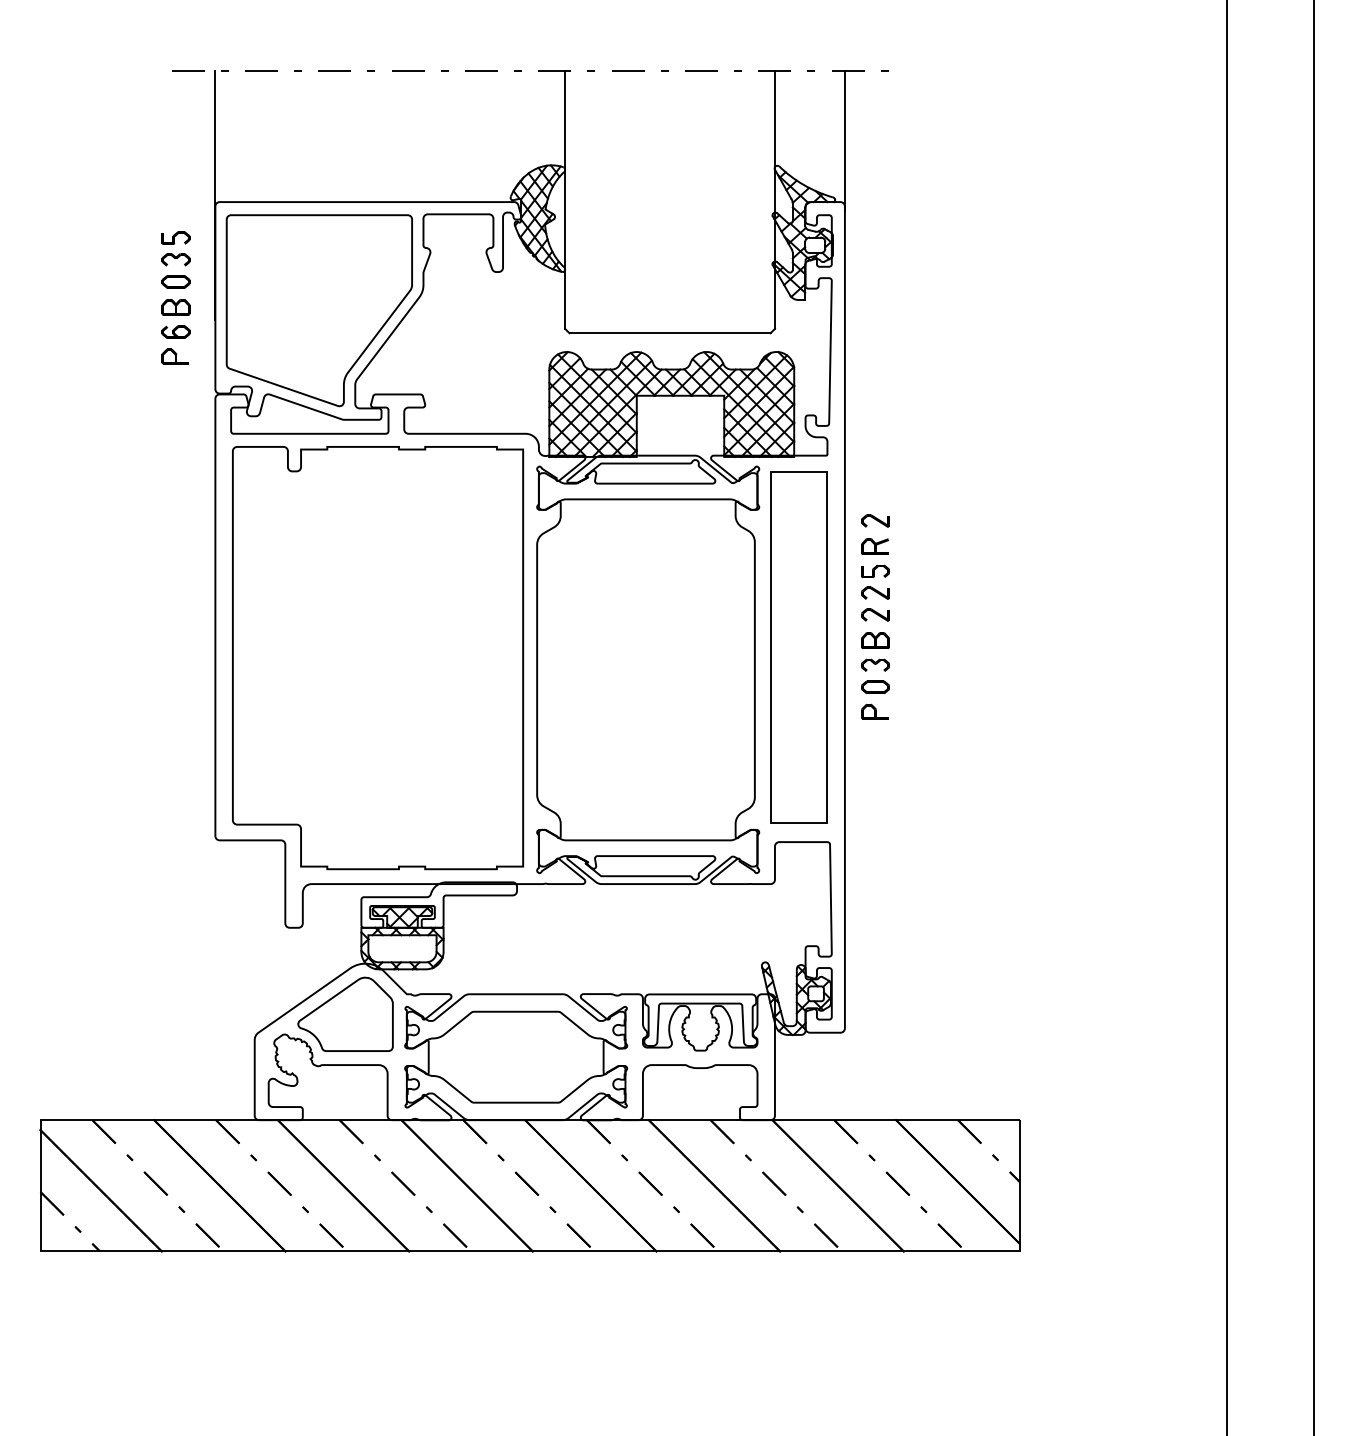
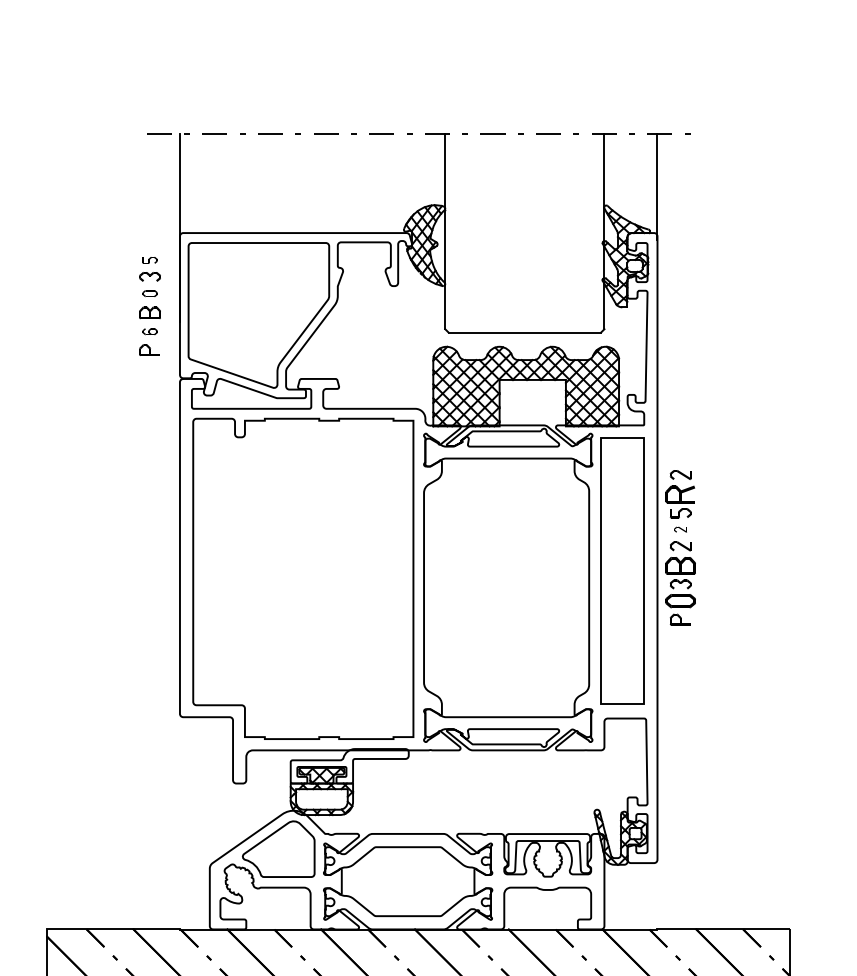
part: (175, 237) -> (149, 259), size x0.7
part: (175, 281) -> (149, 293), size x0.7
part: (175, 331) -> (149, 331), size x0.7
part: (874, 546) -> (679, 494), size x1.4
part: (875, 592) -> (680, 529), size x0.6
part: (875, 640) -> (680, 565), size x1.4
part: (875, 687) -> (680, 601), size x1.4

